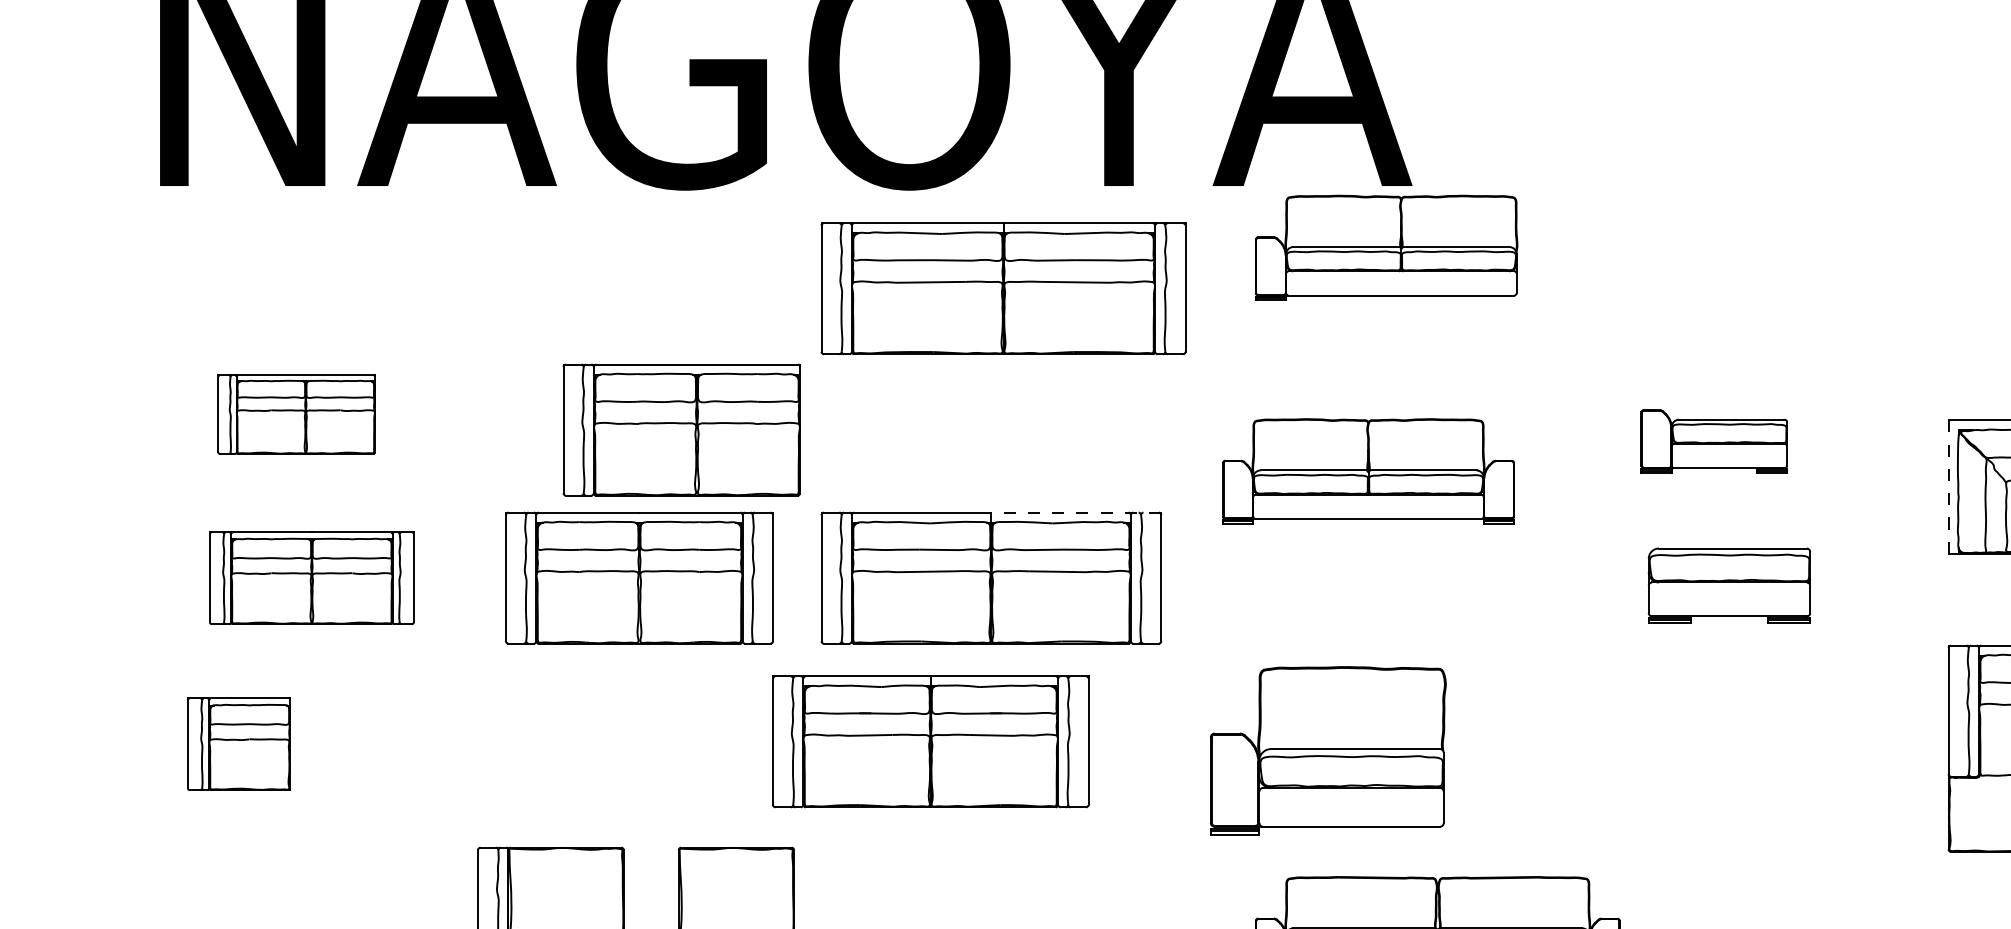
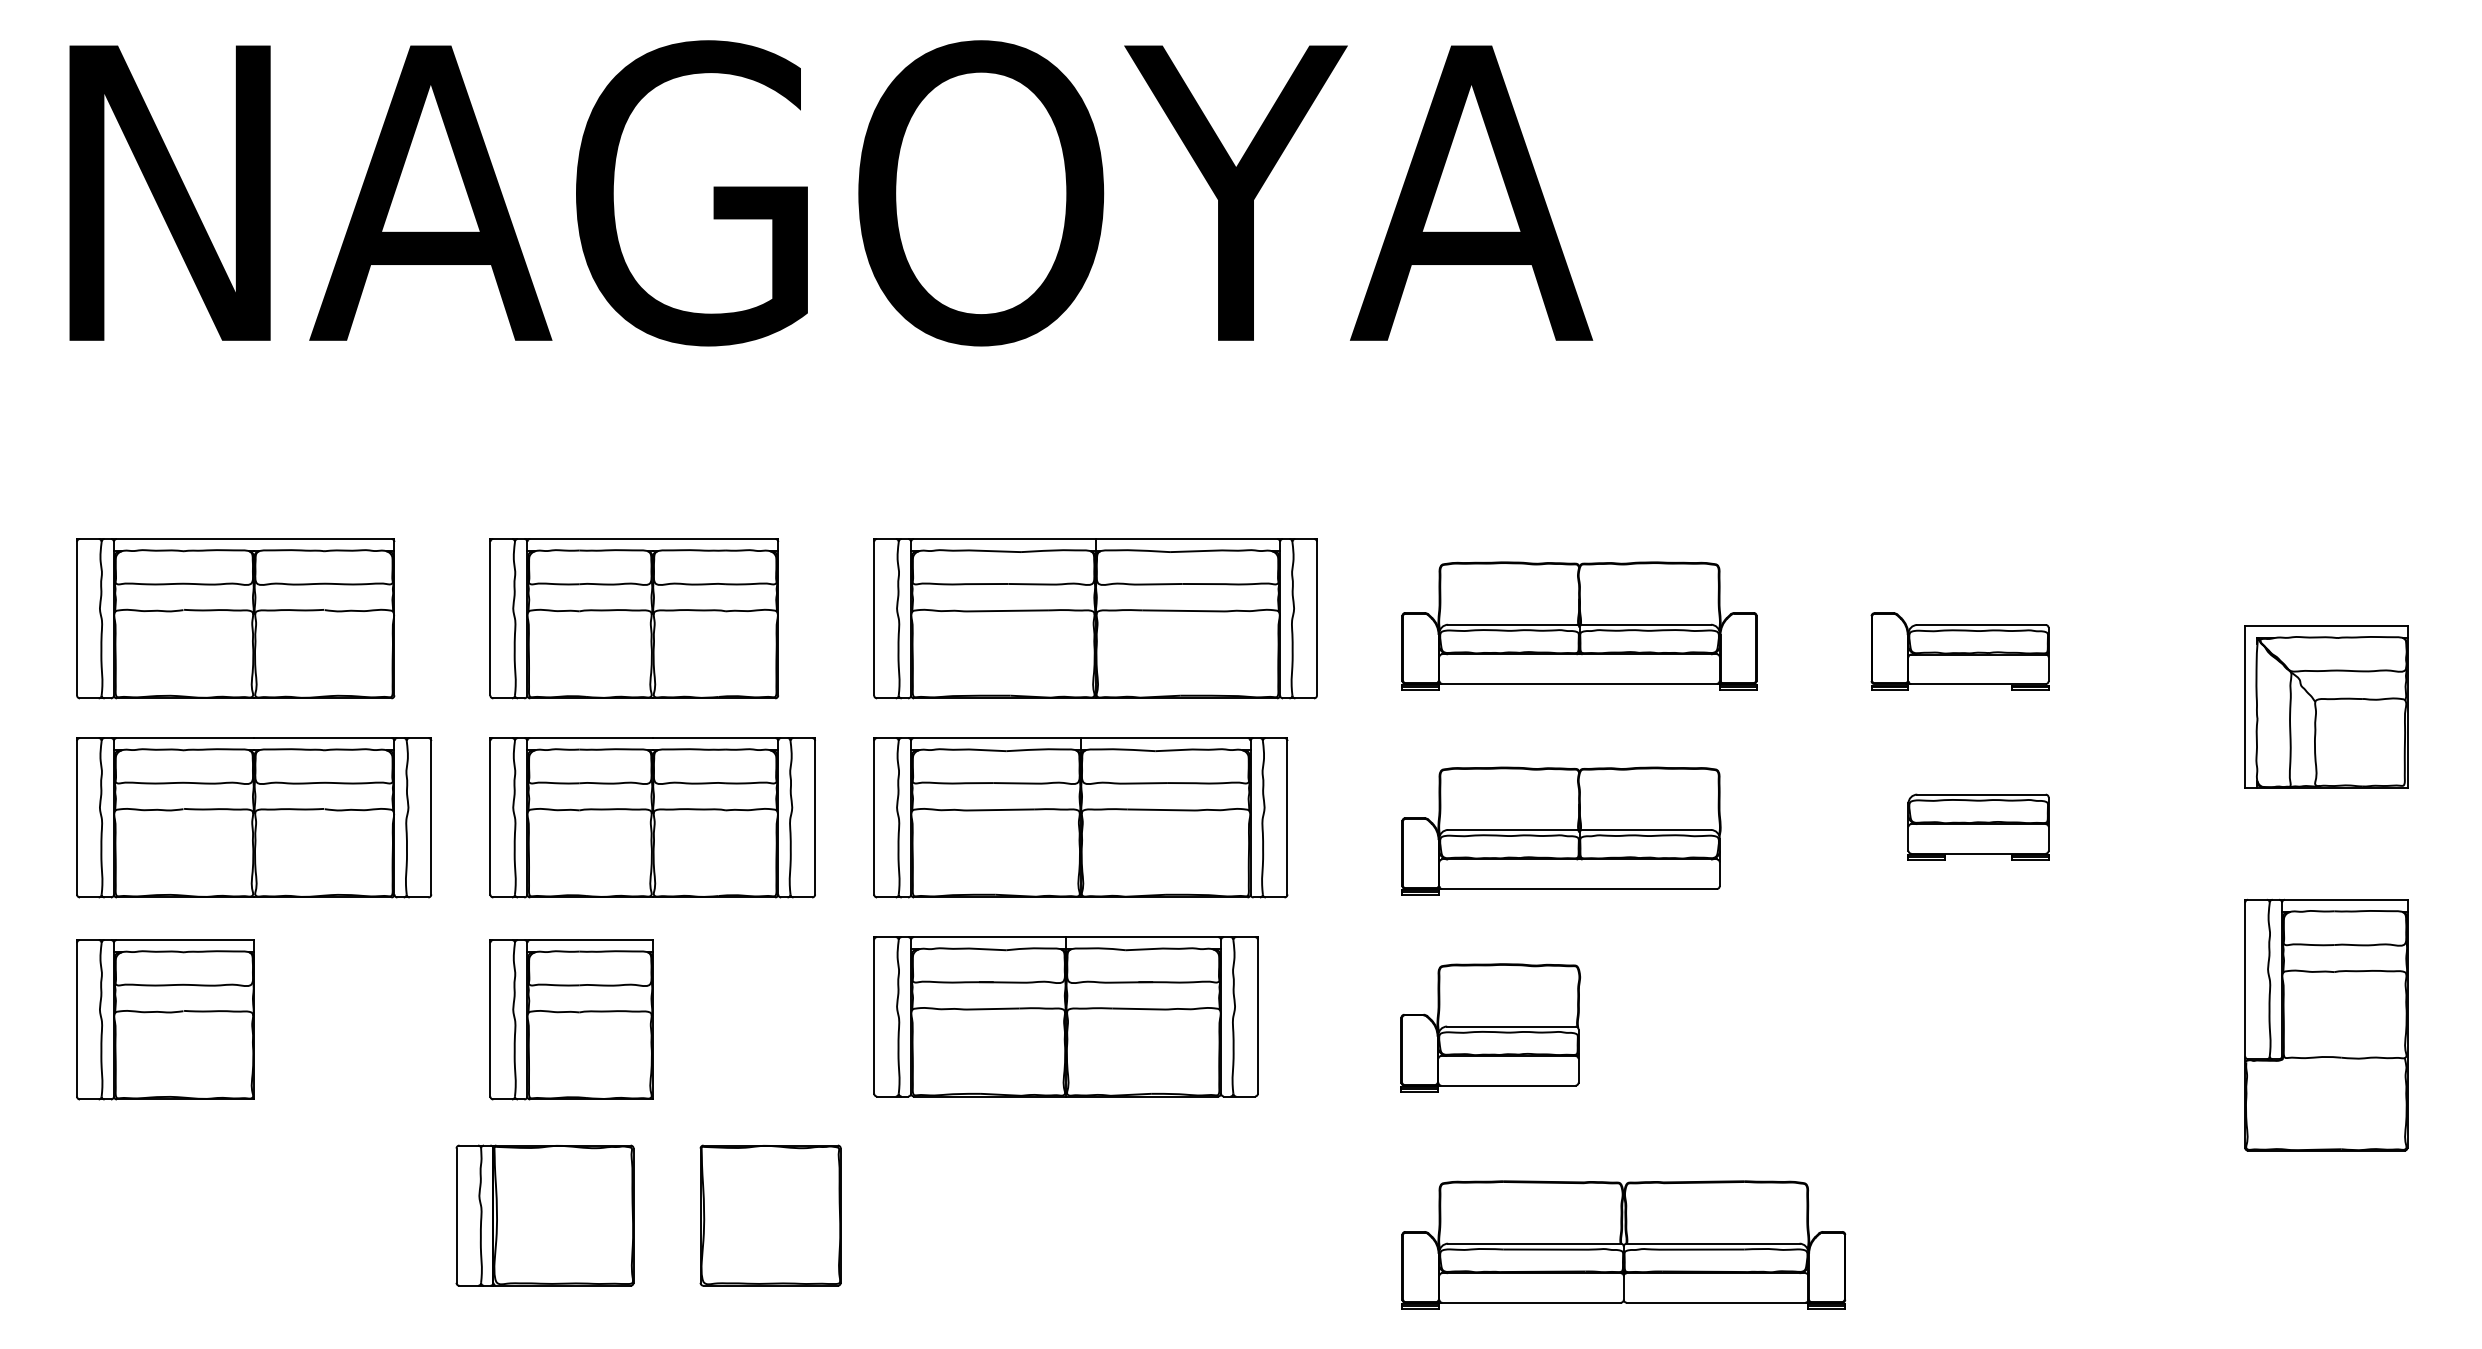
part: (1386, 247) -> (1561, 830), moved
part: (1003, 288) -> (1095, 618), moved
part: (296, 414) -> (235, 618), size x1.67
part: (682, 429) -> (634, 618), moved
part: (1368, 471) -> (1579, 625), moved
line: (1948, 487) -> (2245, 707), dashed -> solid
line: (1075, 513) -> (1183, 738), dashed -> solid
part: (312, 577) -> (254, 817), size x1.43
part: (1729, 585) -> (1978, 826), size x0.71
part: (930, 741) -> (1065, 1016), moved
part: (238, 744) -> (165, 1019), size x1.43
part: (572, 744) -> (571, 1019), added
part: (1328, 750) -> (1490, 1027), size x0.62

